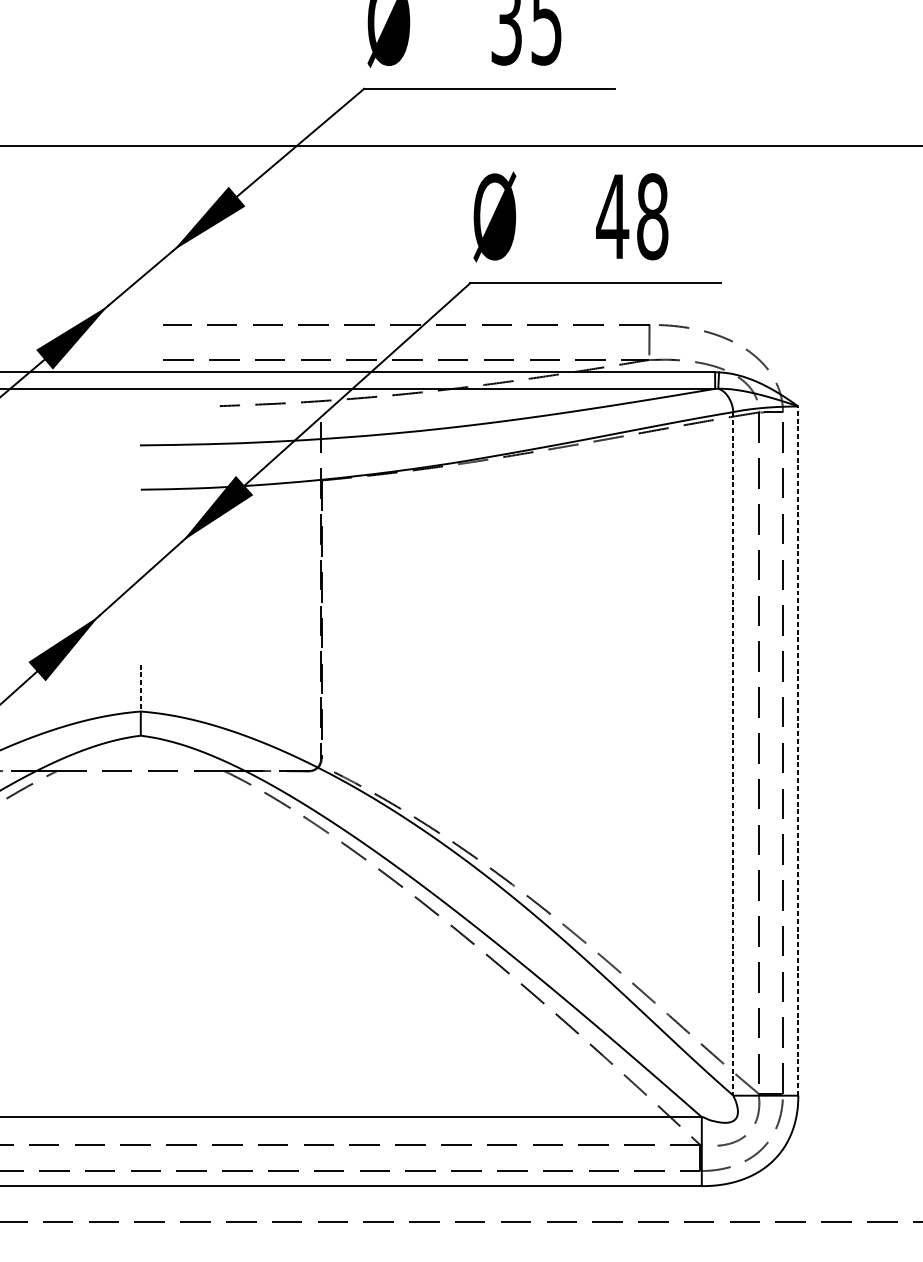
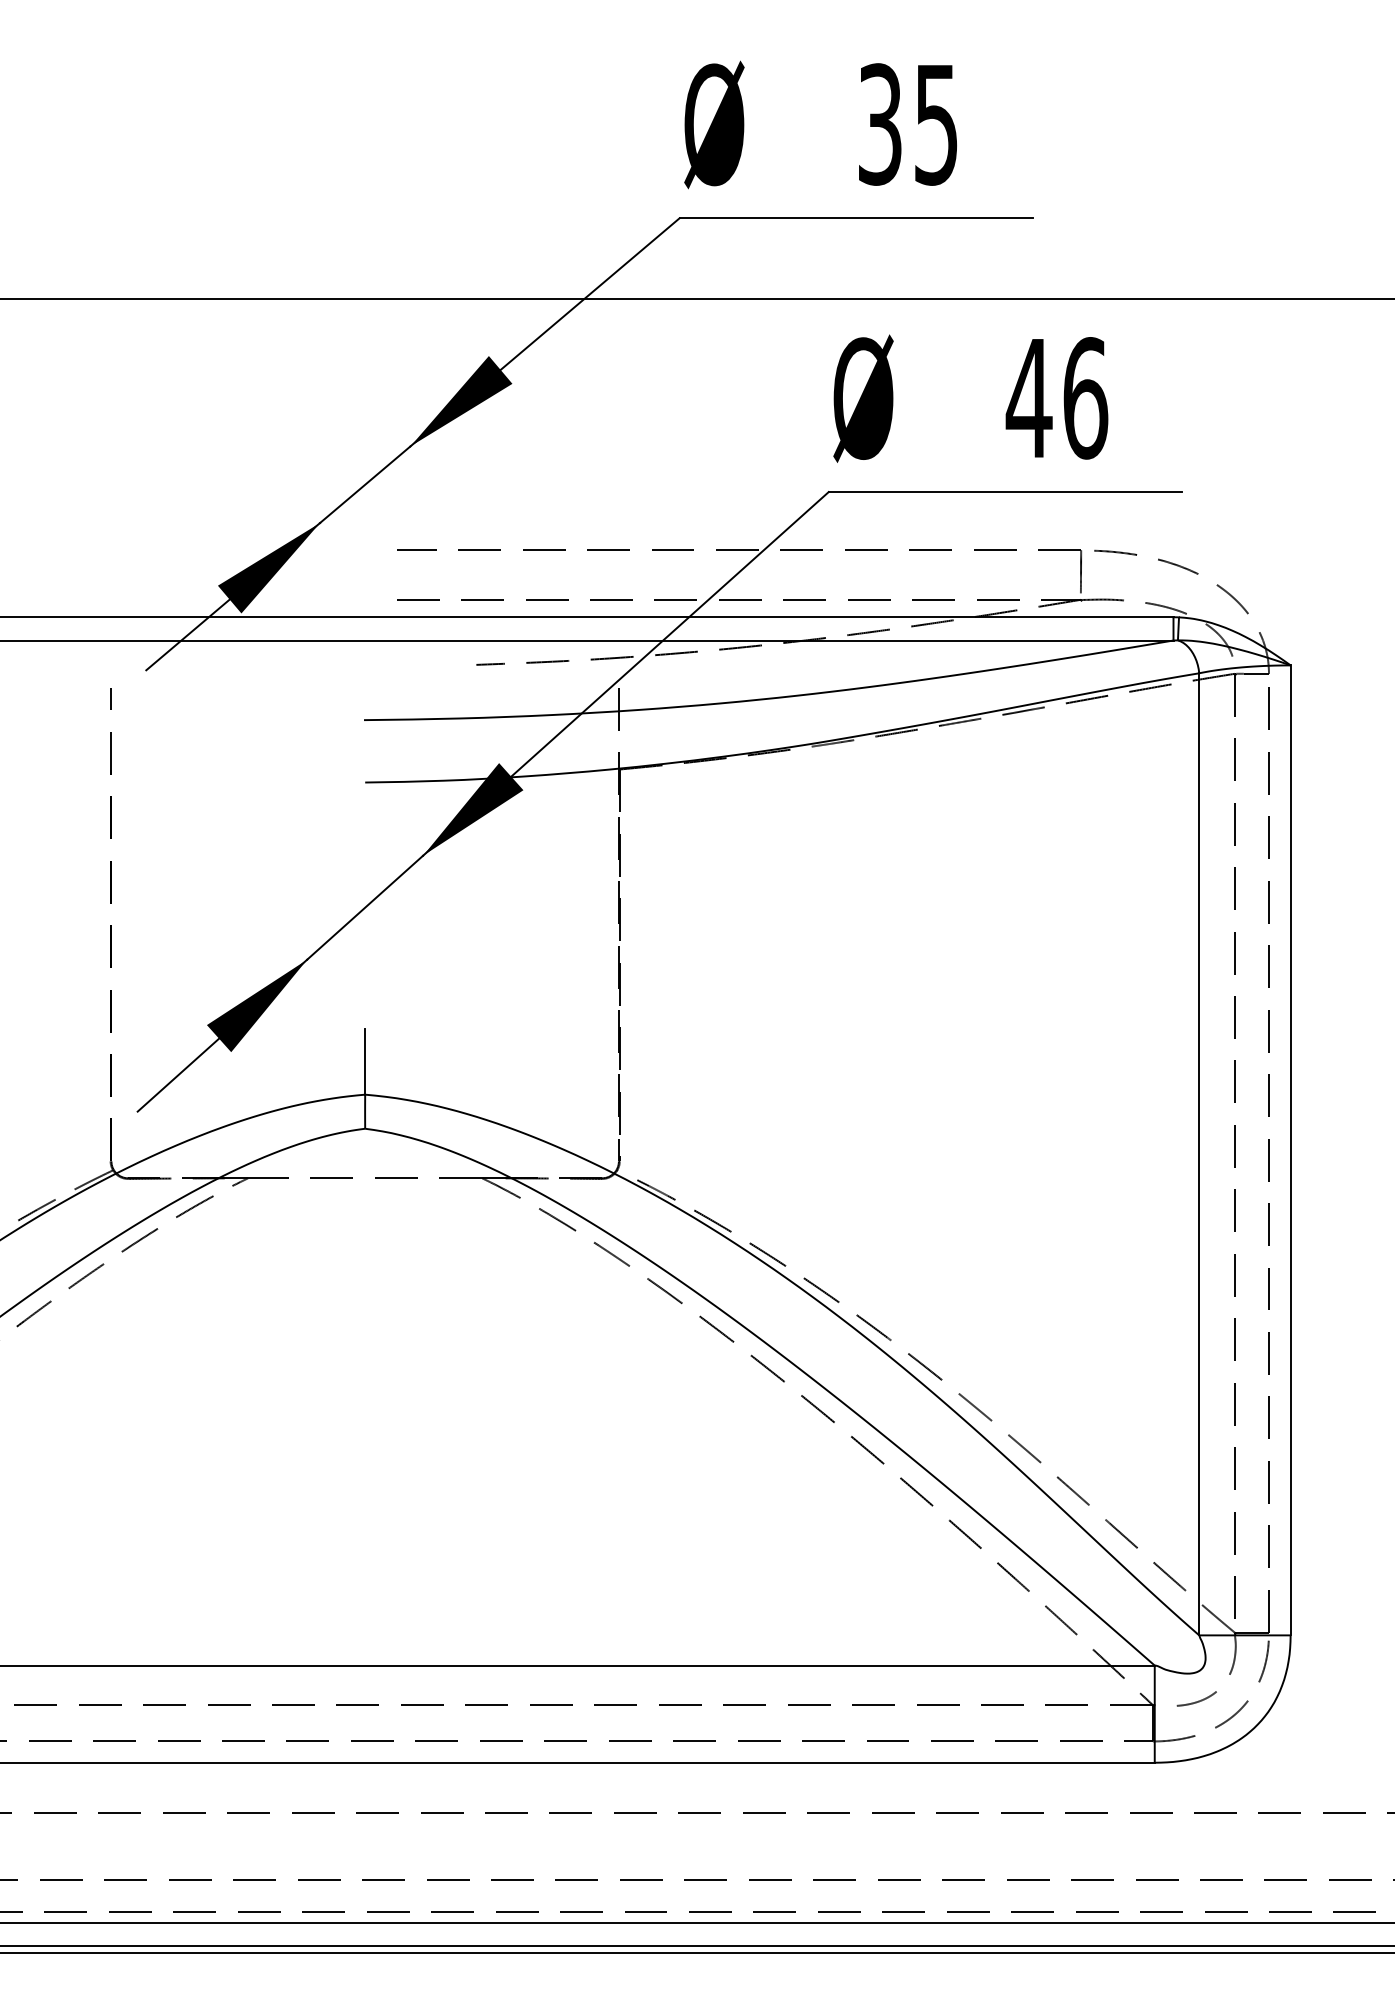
text: (652, 216) -> (1085, 398), 48 -> 46
line: (141, 688) -> (365, 1062), dashed -> solid
line: (798, 751) -> (1290, 1150), dashed -> solid
line: (733, 754) -> (1199, 1154), dashed -> solid

